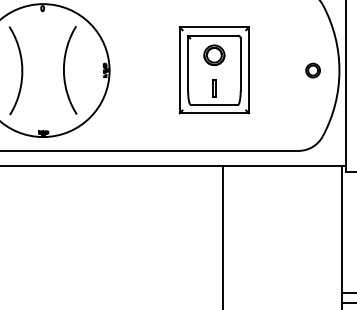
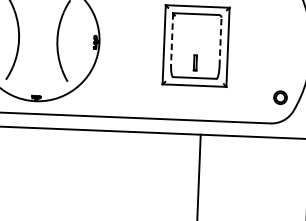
part: (214, 55) -> (196, 32), removed
line: (188, 63) -> (172, 38), solid -> dashed
line: (240, 64) -> (220, 41), solid -> dashed
part: (312, 70) -> (279, 97), moved

